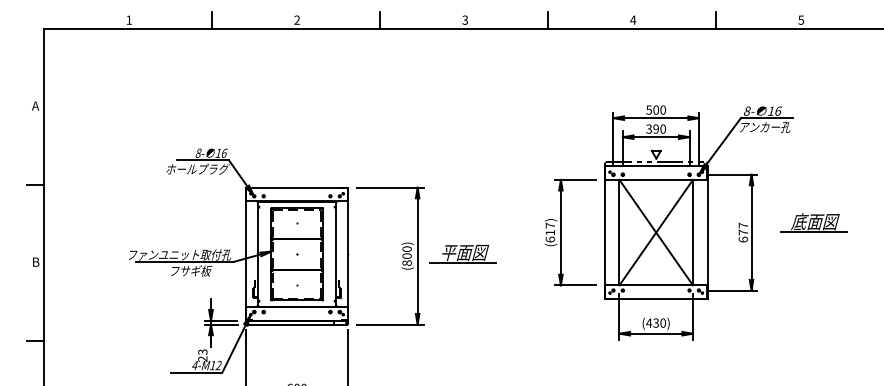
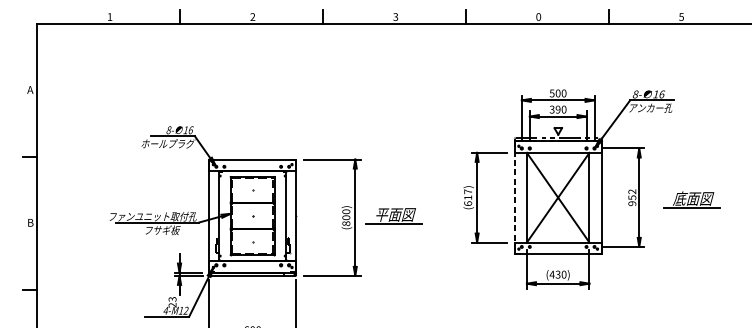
text: (633, 19) -> (538, 16), 4 -> 0
part: (813, 222) -> (691, 199), moved
text: (743, 232) -> (632, 197), 677 -> 952
line: (604, 233) -> (514, 198), solid -> dashed

